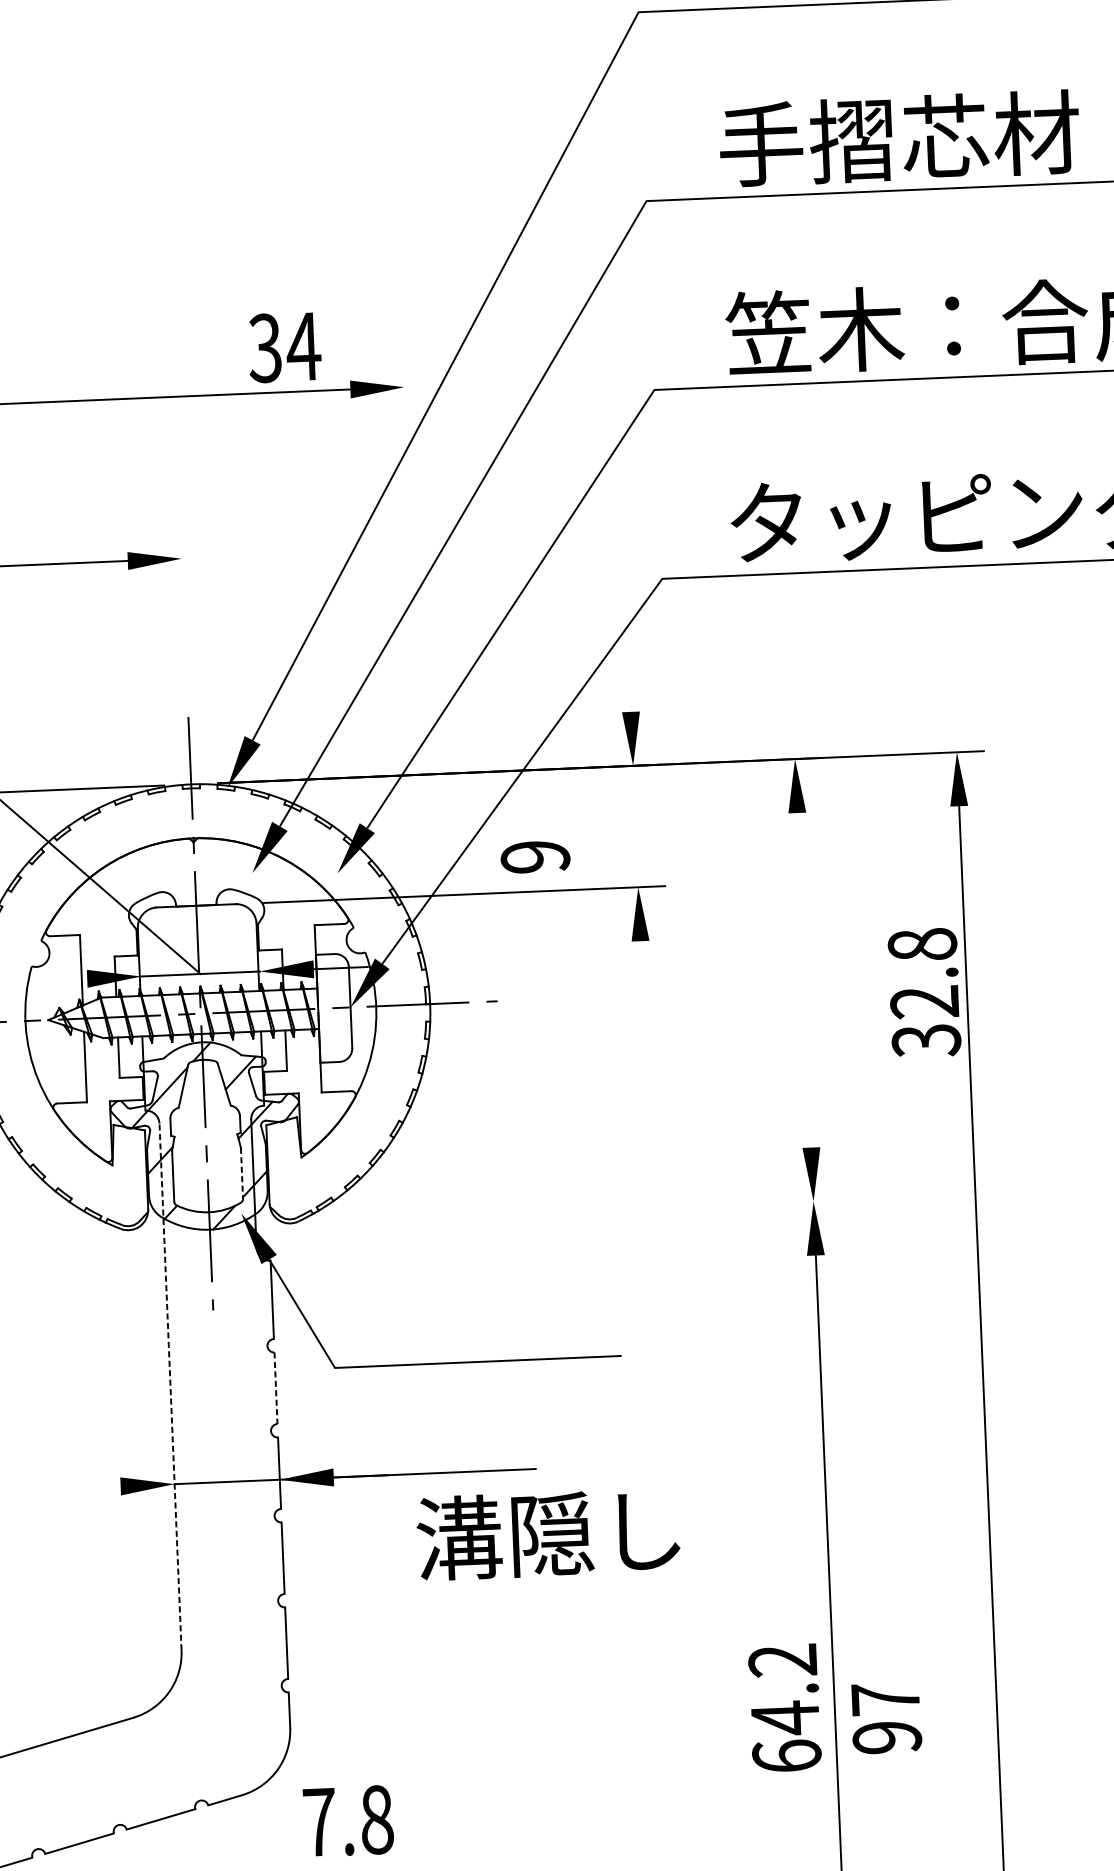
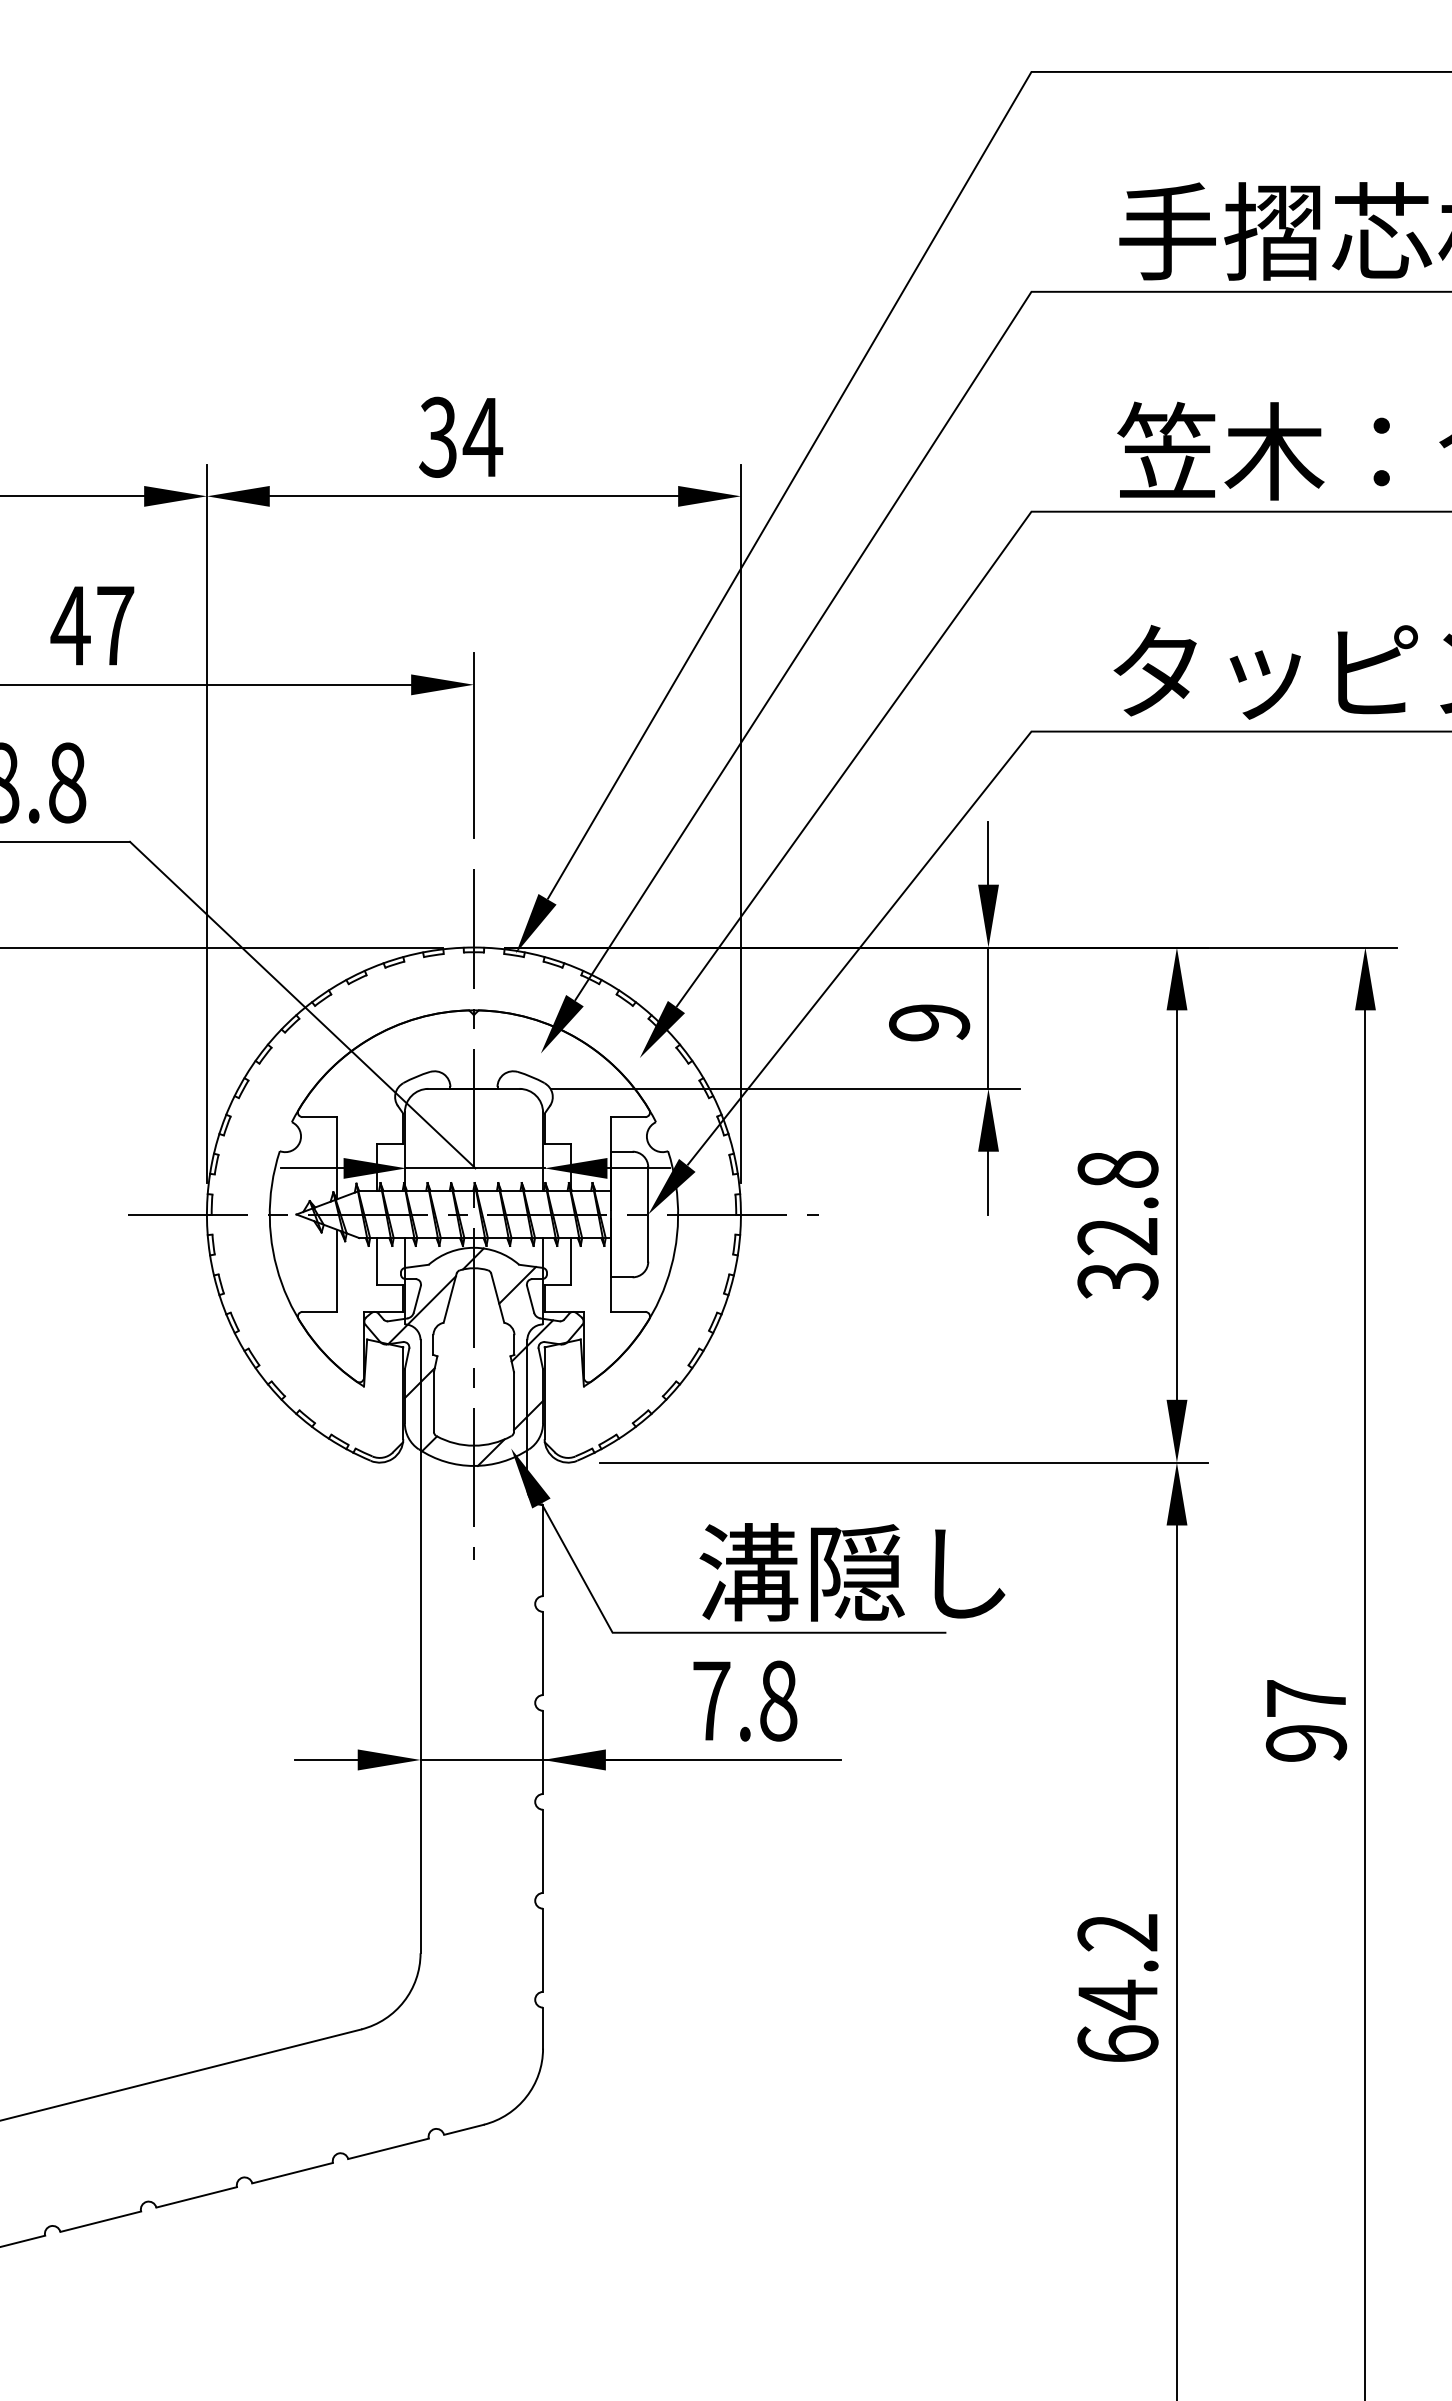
text: (285, 346) -> (461, 436), moved
line: (183, 610) -> (473, 745), added
line: (415, 668) -> (740, 823), added
line: (629, 684) -> (988, 852), added
line: (635, 825) -> (988, 1017), added
text: (535, 856) -> (929, 1022), moved
line: (641, 967) -> (988, 1182), added
line: (803, 979) -> (1176, 1204), added
line: (59, 980) -> (311, 1168), added
text: (924, 992) -> (1117, 1225), moved
line: (242, 1173) -> (514, 1402), dashed -> solid
line: (578, 1211) -> (903, 1462), added
line: (170, 1386) -> (420, 1646), dashed -> solid
line: (276, 1388) -> (543, 1653), dashed -> solid
line: (92, 1487) -> (325, 1759), added
text: (548, 1534) -> (852, 1572), moved
text: (784, 1707) -> (1117, 1987), moved
text: (886, 1718) -> (1306, 1720), moved
text: (348, 1820) -> (745, 1700), moved

